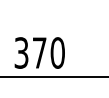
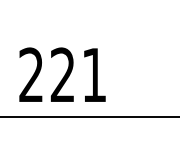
text: (39, 52) -> (62, 74), 370 -> 221

